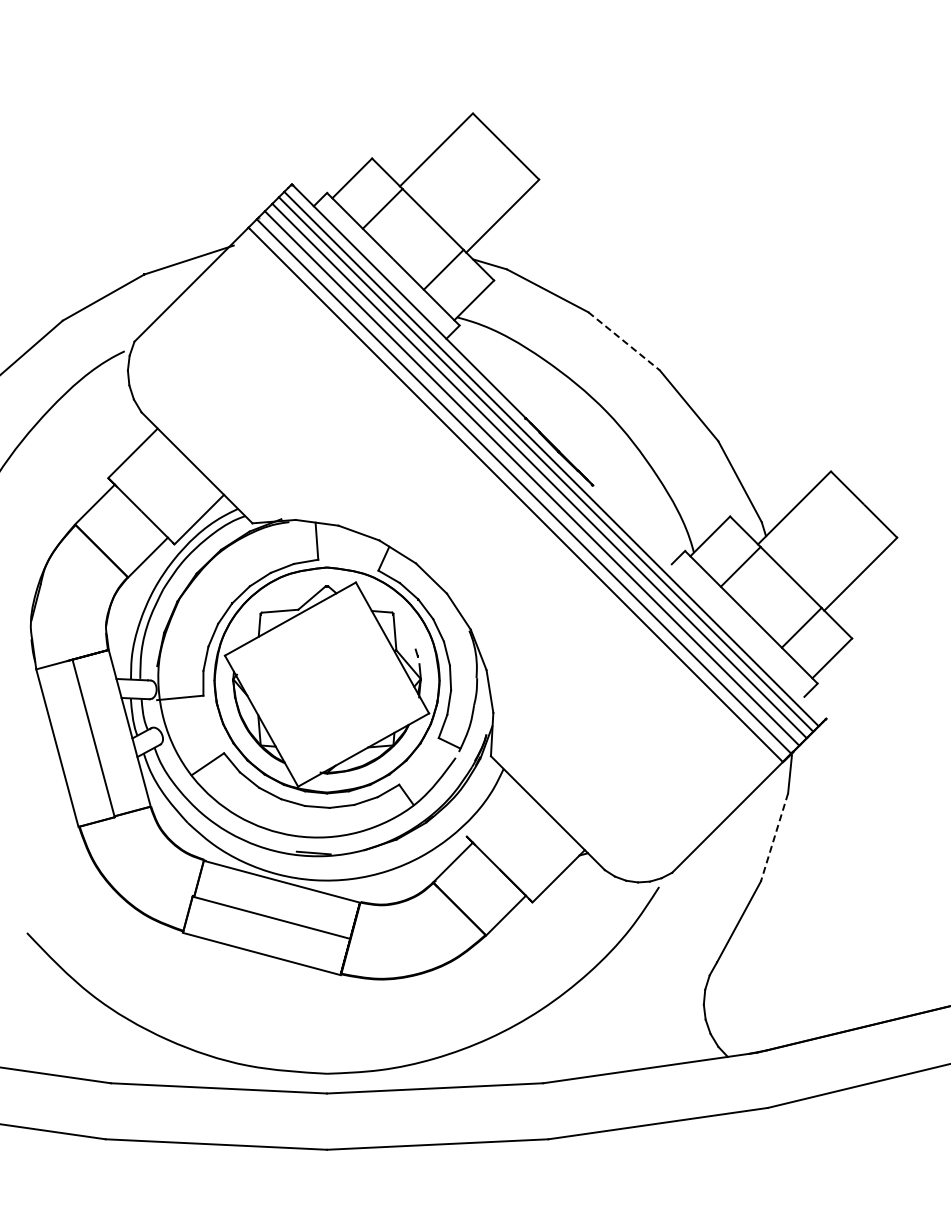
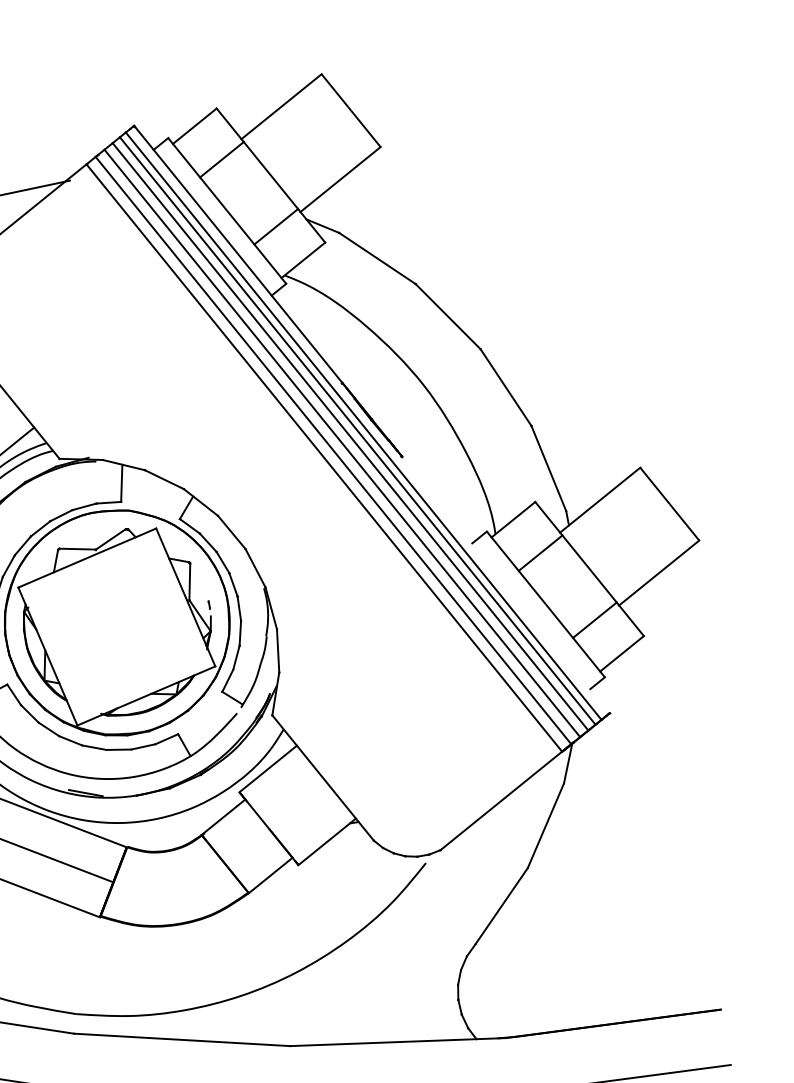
line: (624, 341) -> (448, 316), dashed -> solid
line: (492, 809) -> (268, 768), added
line: (774, 837) -> (545, 825), dashed -> solid

